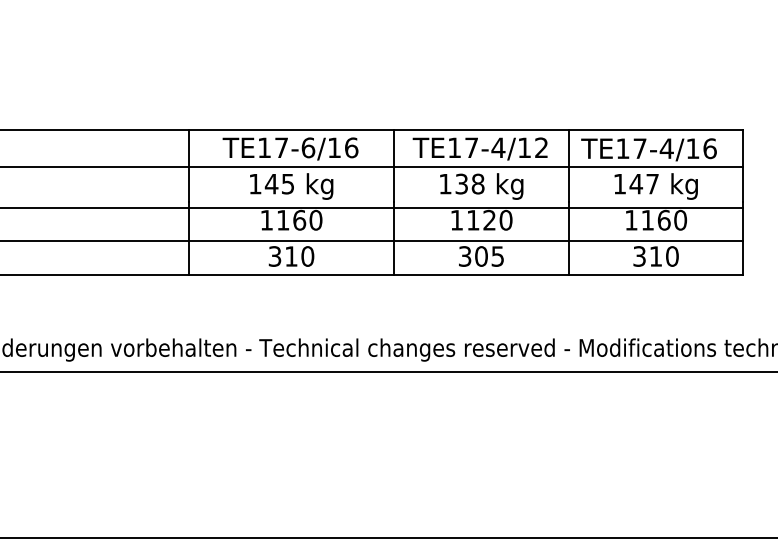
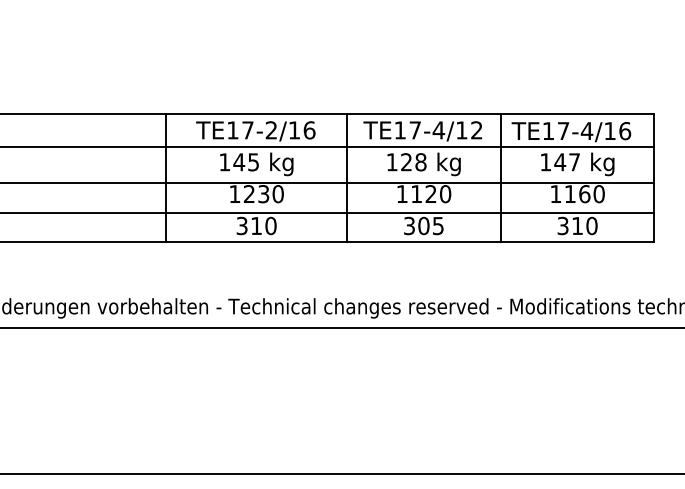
text: (308, 148) -> (271, 130), TE17-6/16 -> TE17-2/16
text: (461, 184) -> (406, 162), 138 -> 128
text: (291, 220) -> (256, 194), 1160 -> 1230

